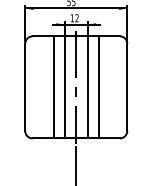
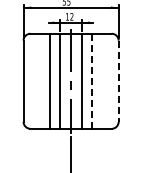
line: (99, 87) -> (92, 81), solid -> dashed
line: (127, 87) -> (118, 81), solid -> dashed

